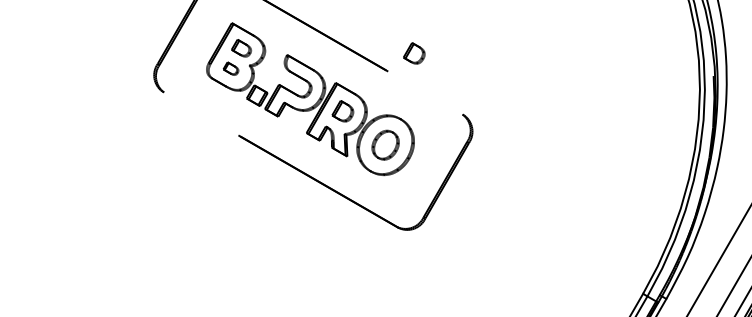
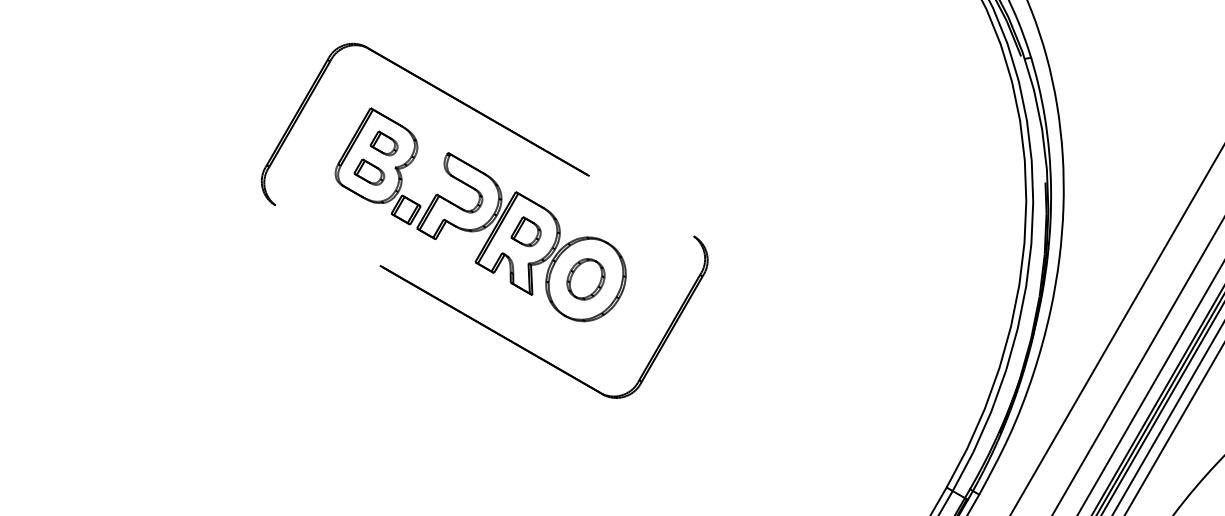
part: (413, 53) -> (625, 150), removed
part: (231, 68) -> (369, 171), size x1.43

